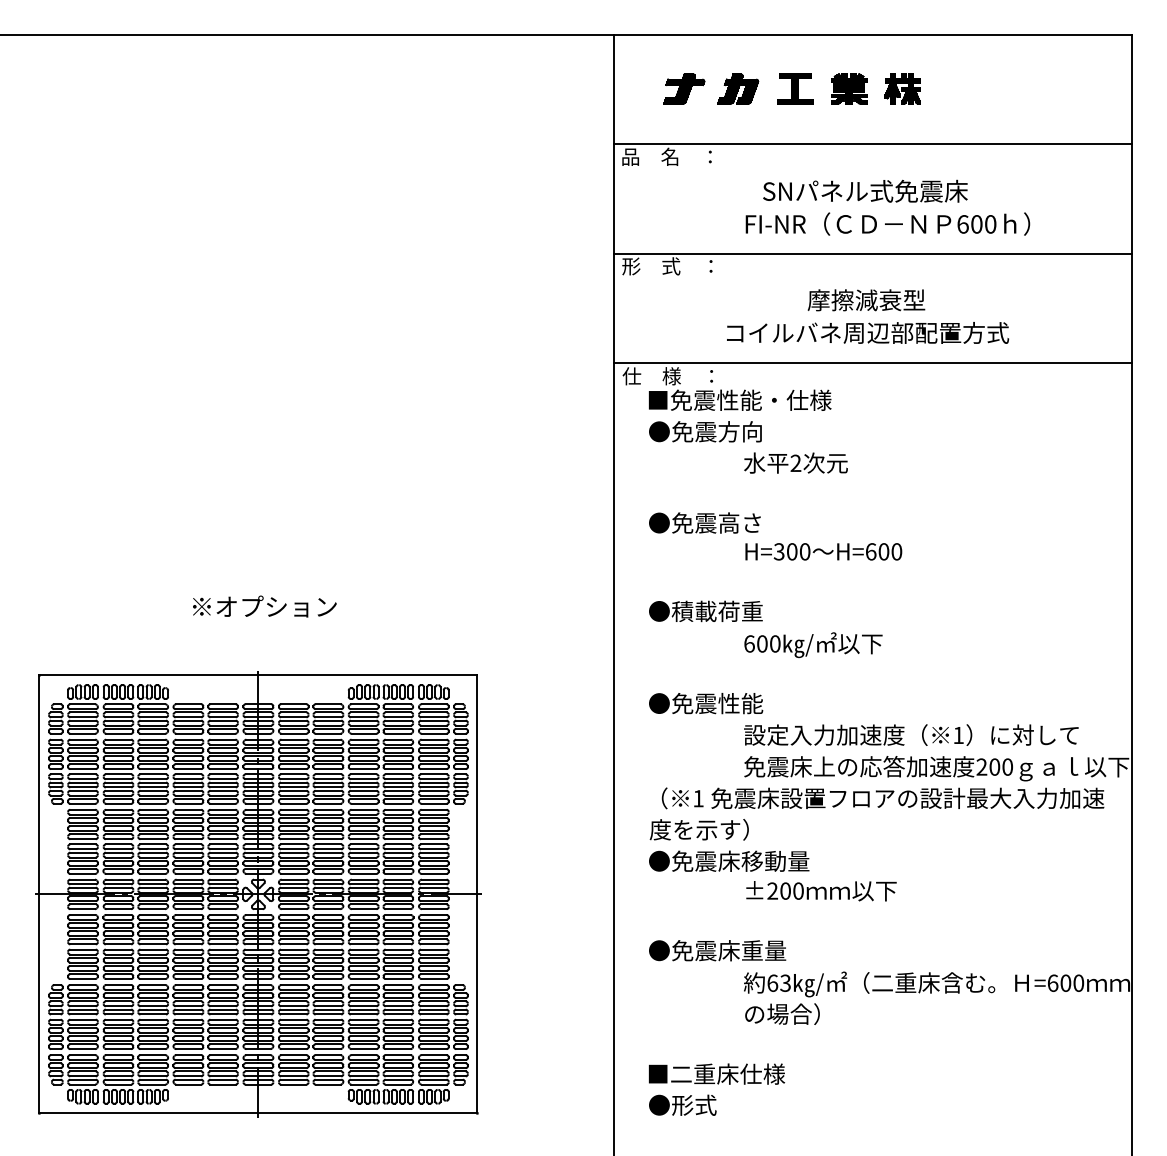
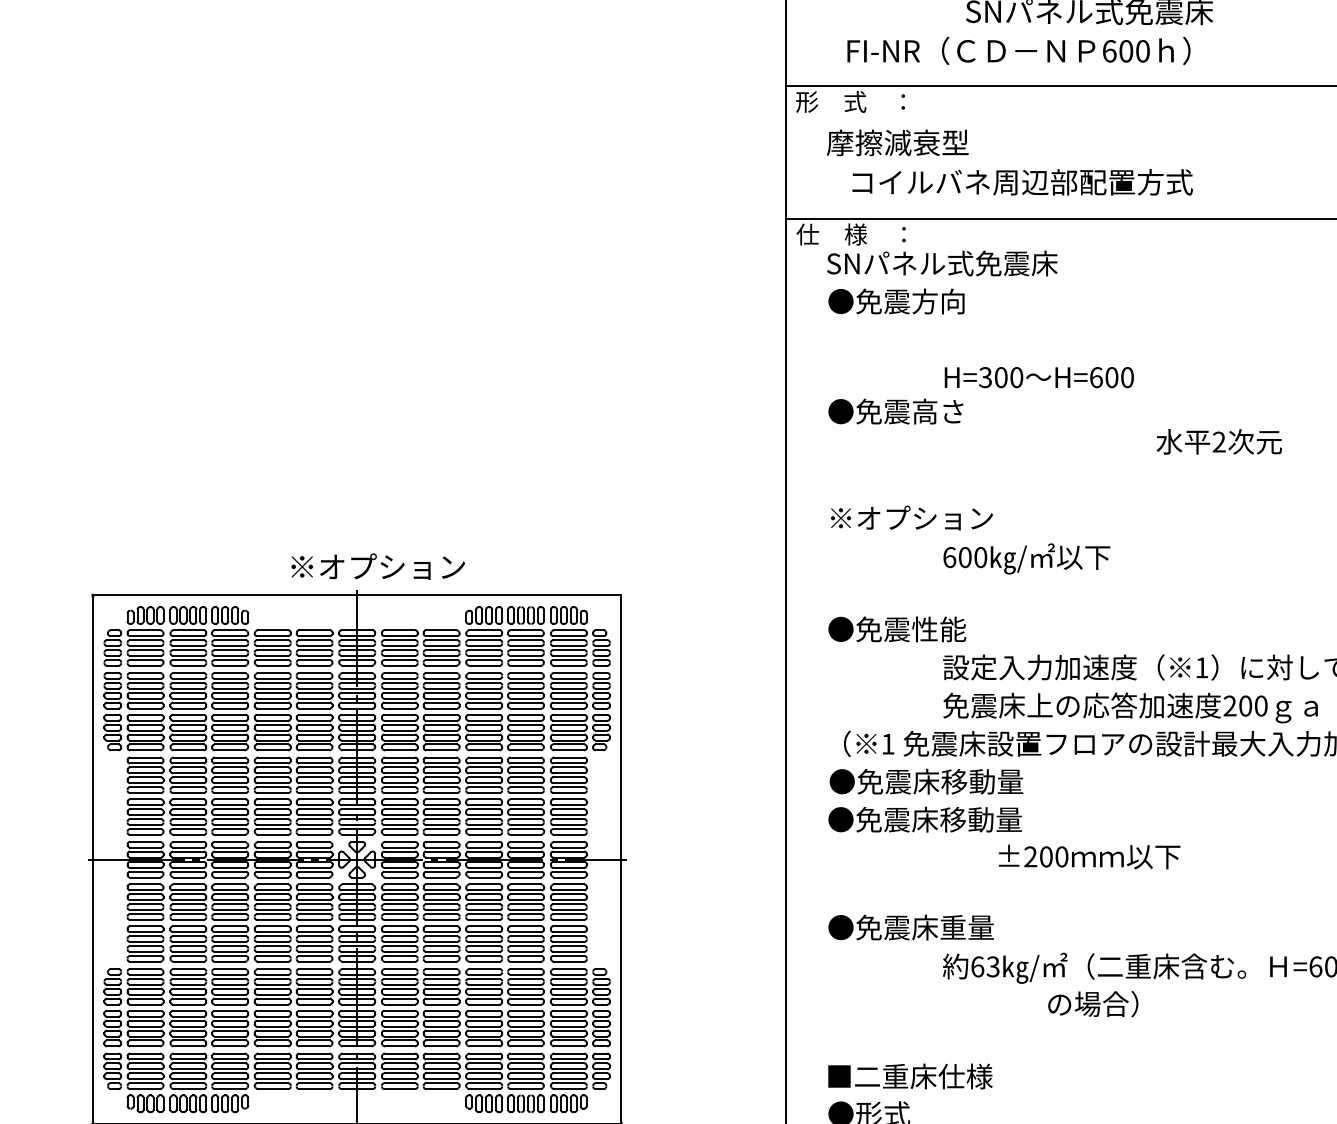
text: (887, 223) -> (1018, 50), moved
text: (866, 300) -> (897, 143), moved
text: (868, 332) -> (1023, 181), moved
text: (743, 399) -> (942, 262), ■免震性能・仕様 -> SNパネル式免震床
text: (795, 462) -> (1218, 441), moved
text: (823, 551) -> (1038, 377), moved
text: (264, 606) -> (377, 566), moved
text: (717, 611) -> (911, 518), ●積載荷重 -> ※オプション
text: (729, 829) -> (925, 781), 度を示す） -> ●免震床移動量
text: (821, 891) -> (1089, 857), moved
text: (782, 1013) -> (1093, 1003), moved

